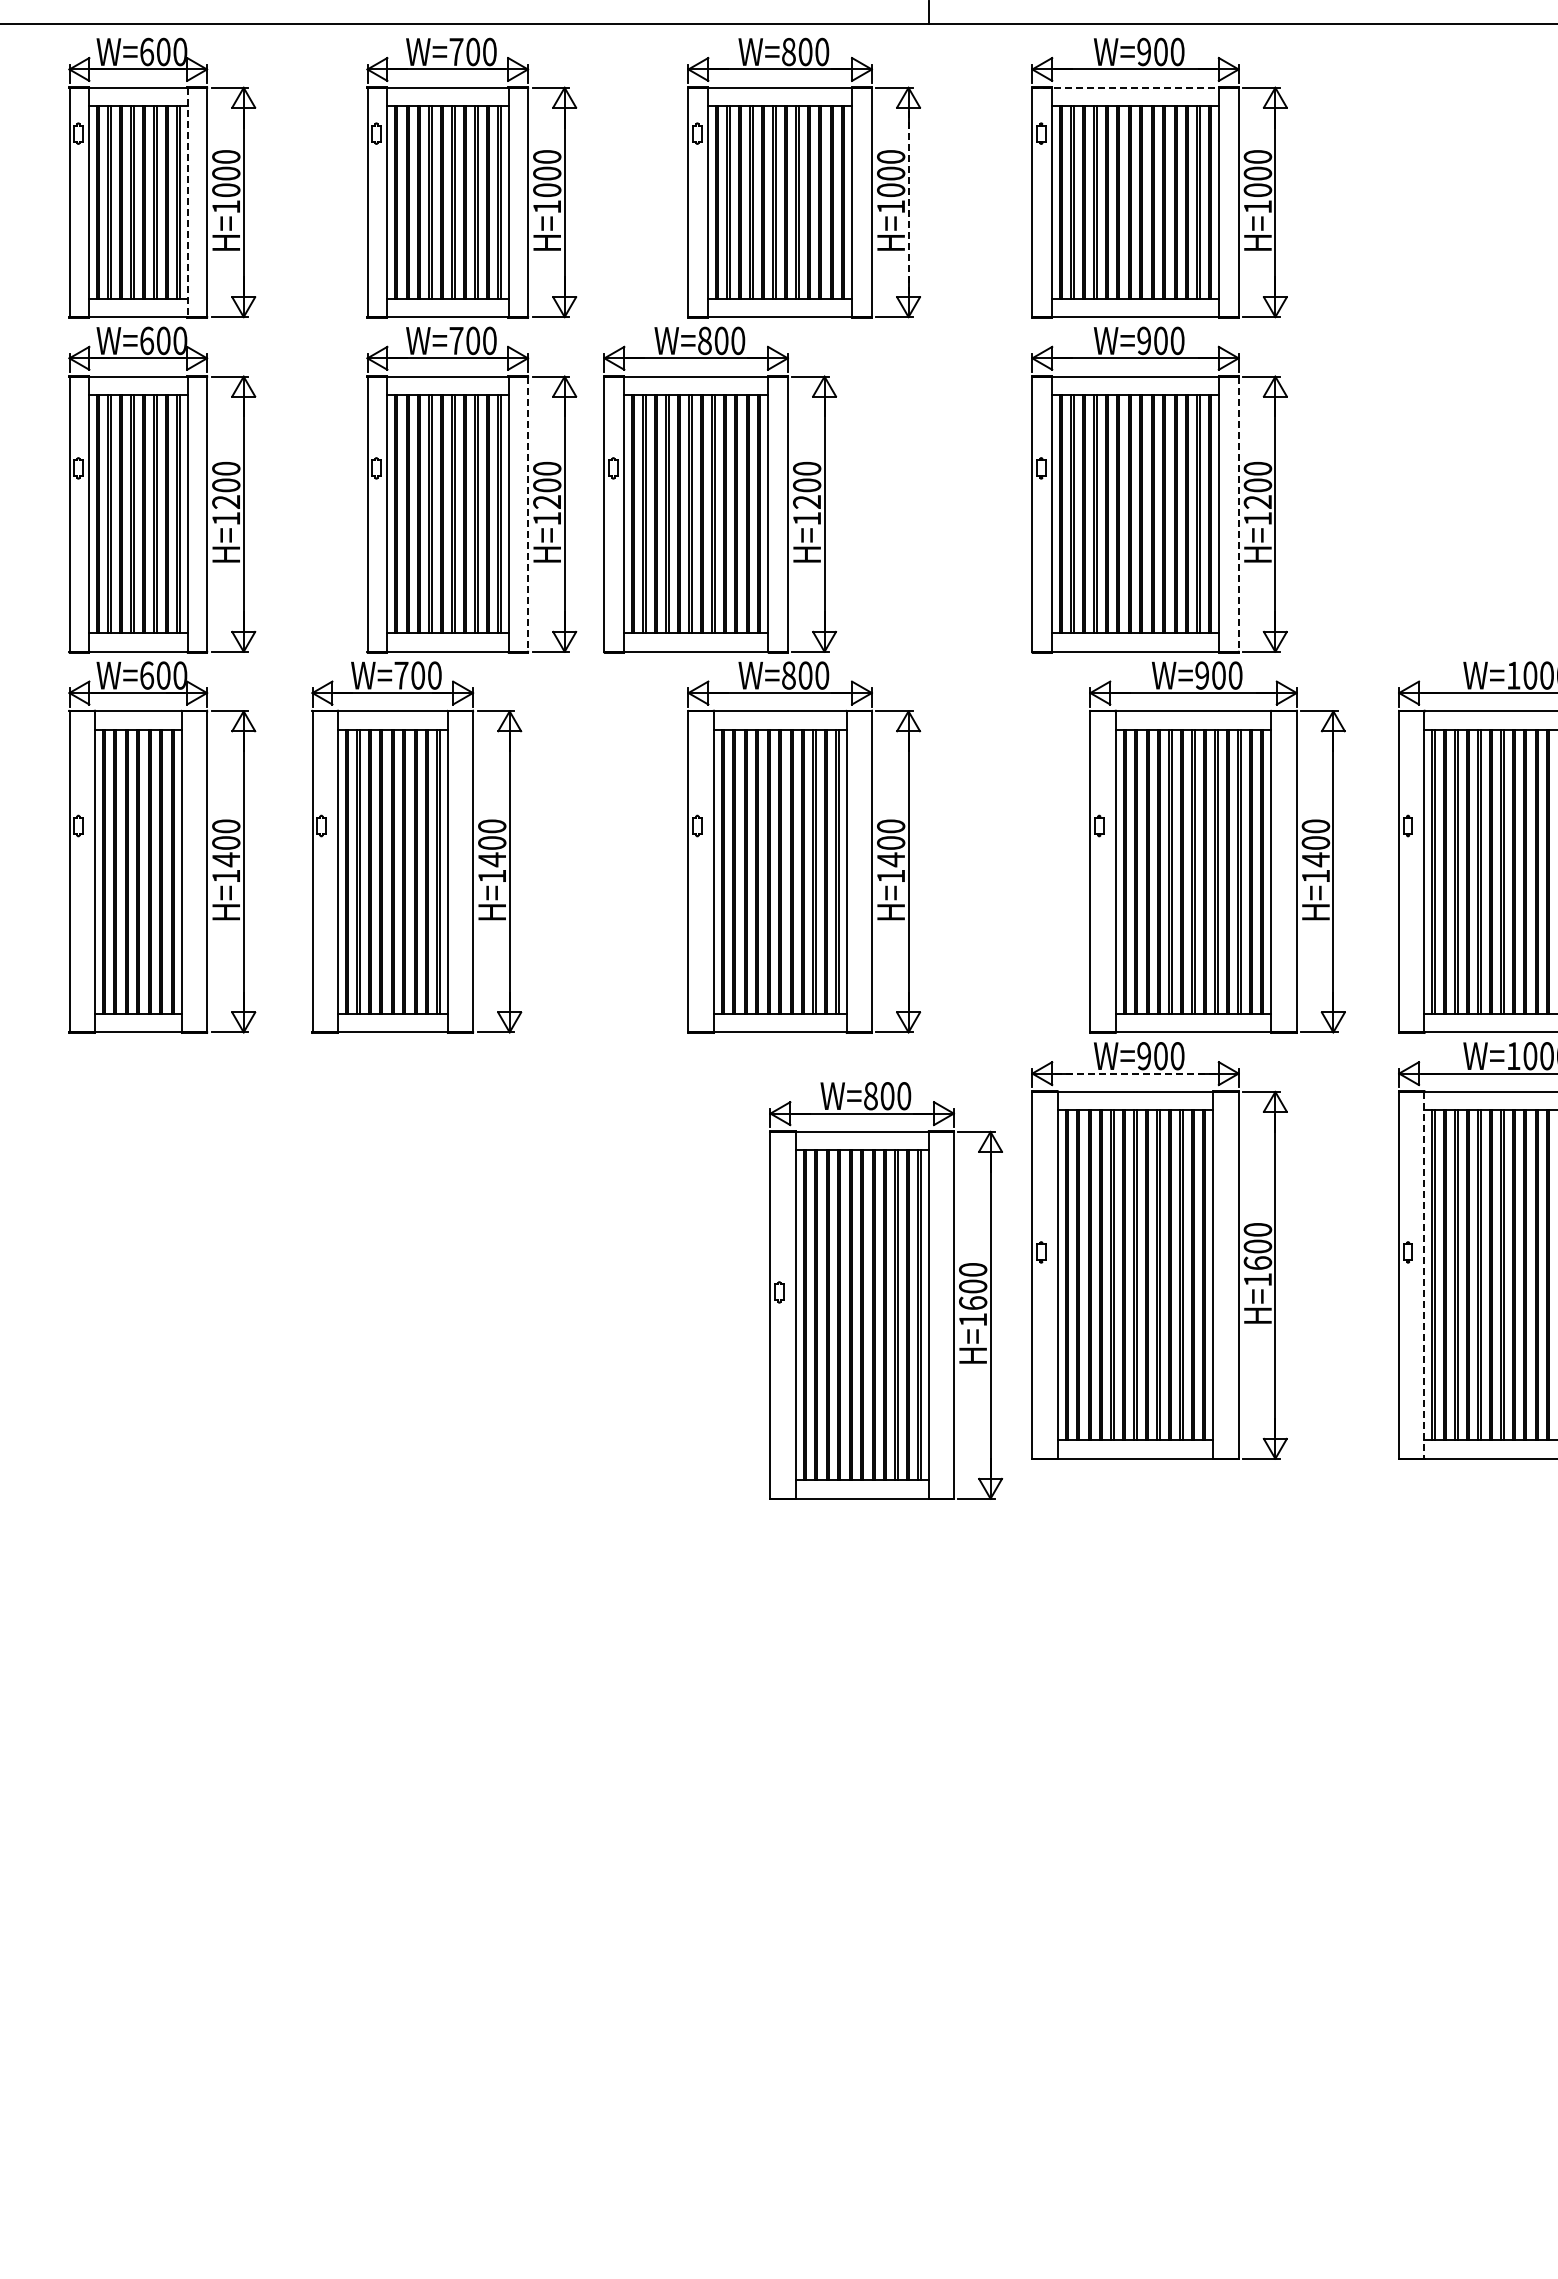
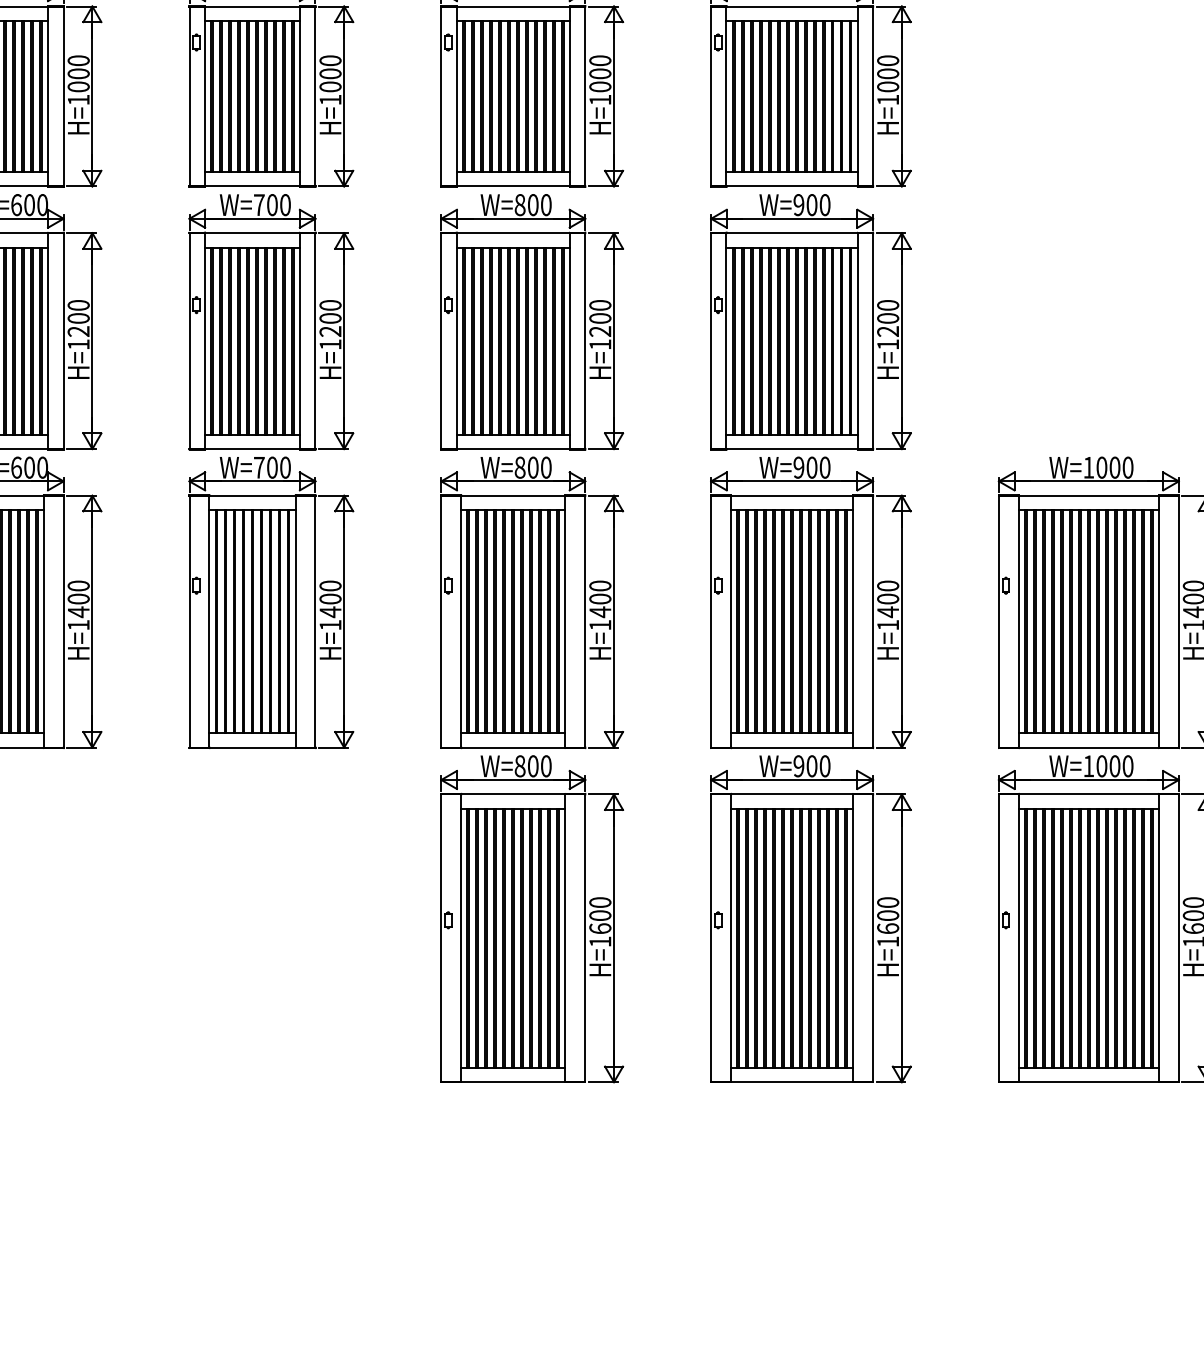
line: (1136, 87) -> (792, 6), dashed -> solid
line: (187, 202) -> (48, 96), dashed -> solid
line: (908, 202) -> (613, 96), dashed -> solid
part: (720, 489) -> (532, 321), moved
line: (528, 514) -> (315, 341), dashed -> solid
line: (1238, 514) -> (872, 341), dashed -> solid
part: (416, 847) -> (271, 602), moved
part: (1217, 847) -> (810, 602), moved
line: (1136, 1073) -> (792, 779), dashed -> solid
line: (1424, 1275) -> (1018, 938), dashed -> solid
part: (886, 1290) -> (532, 918), moved

